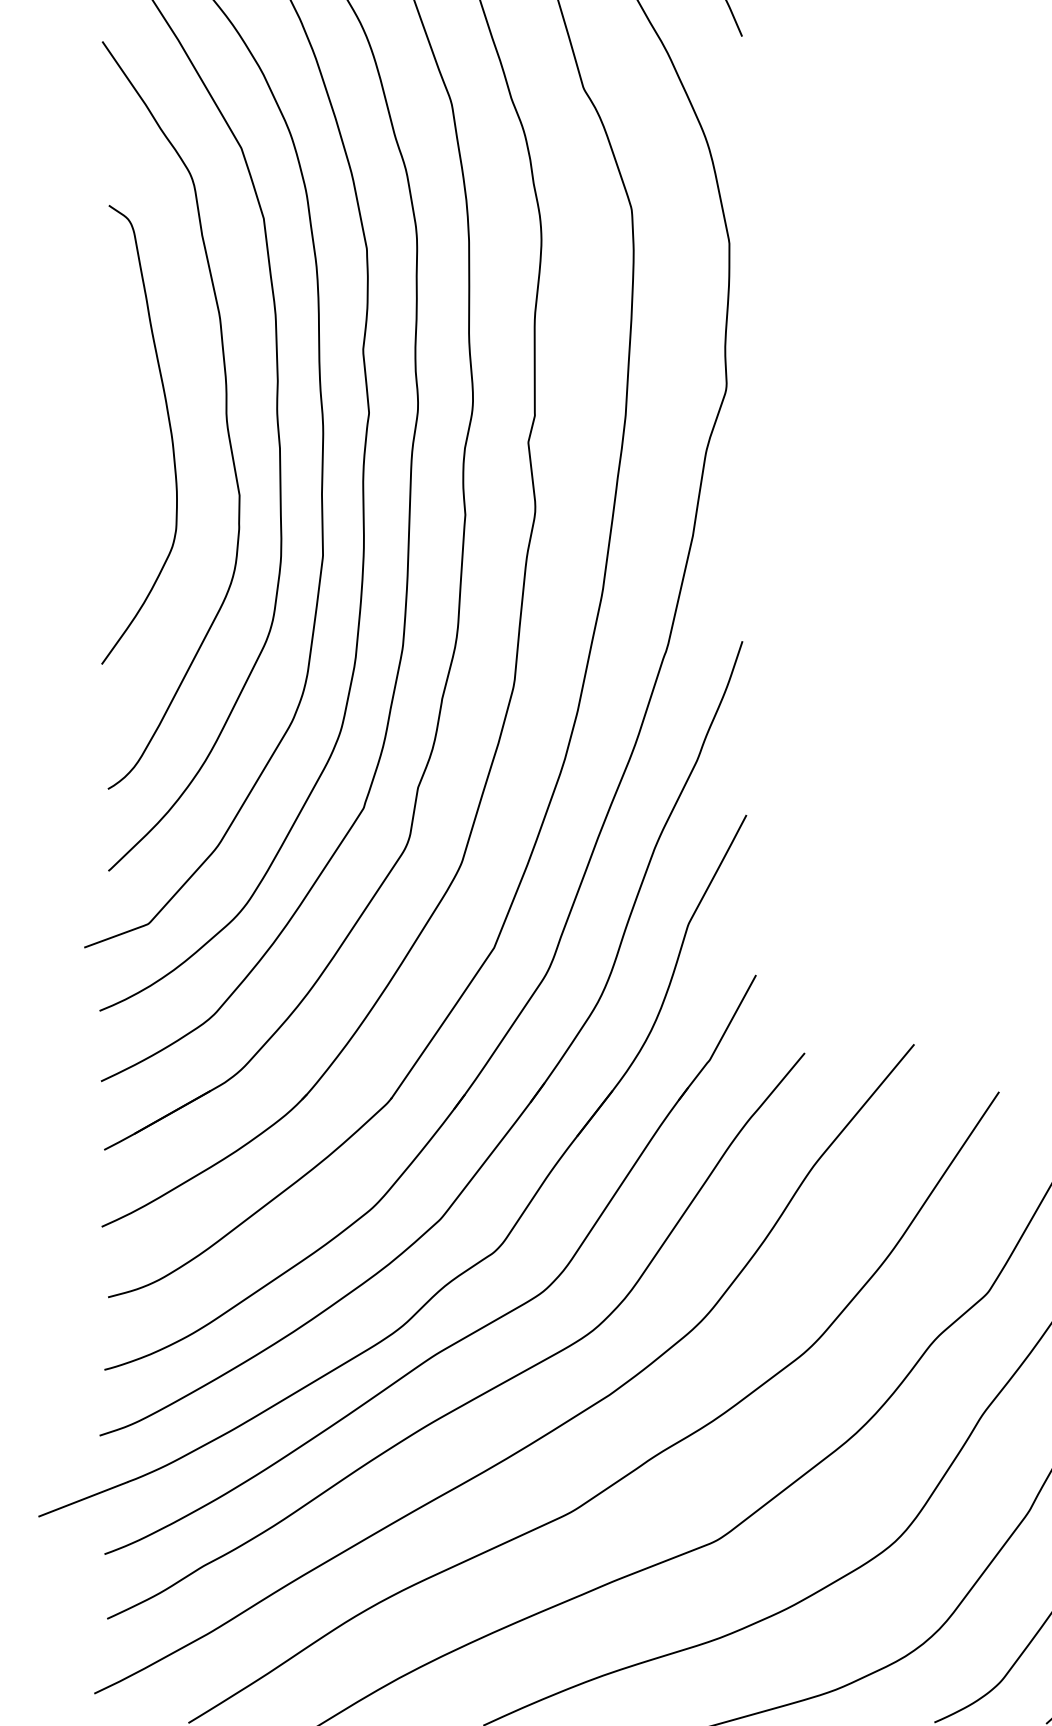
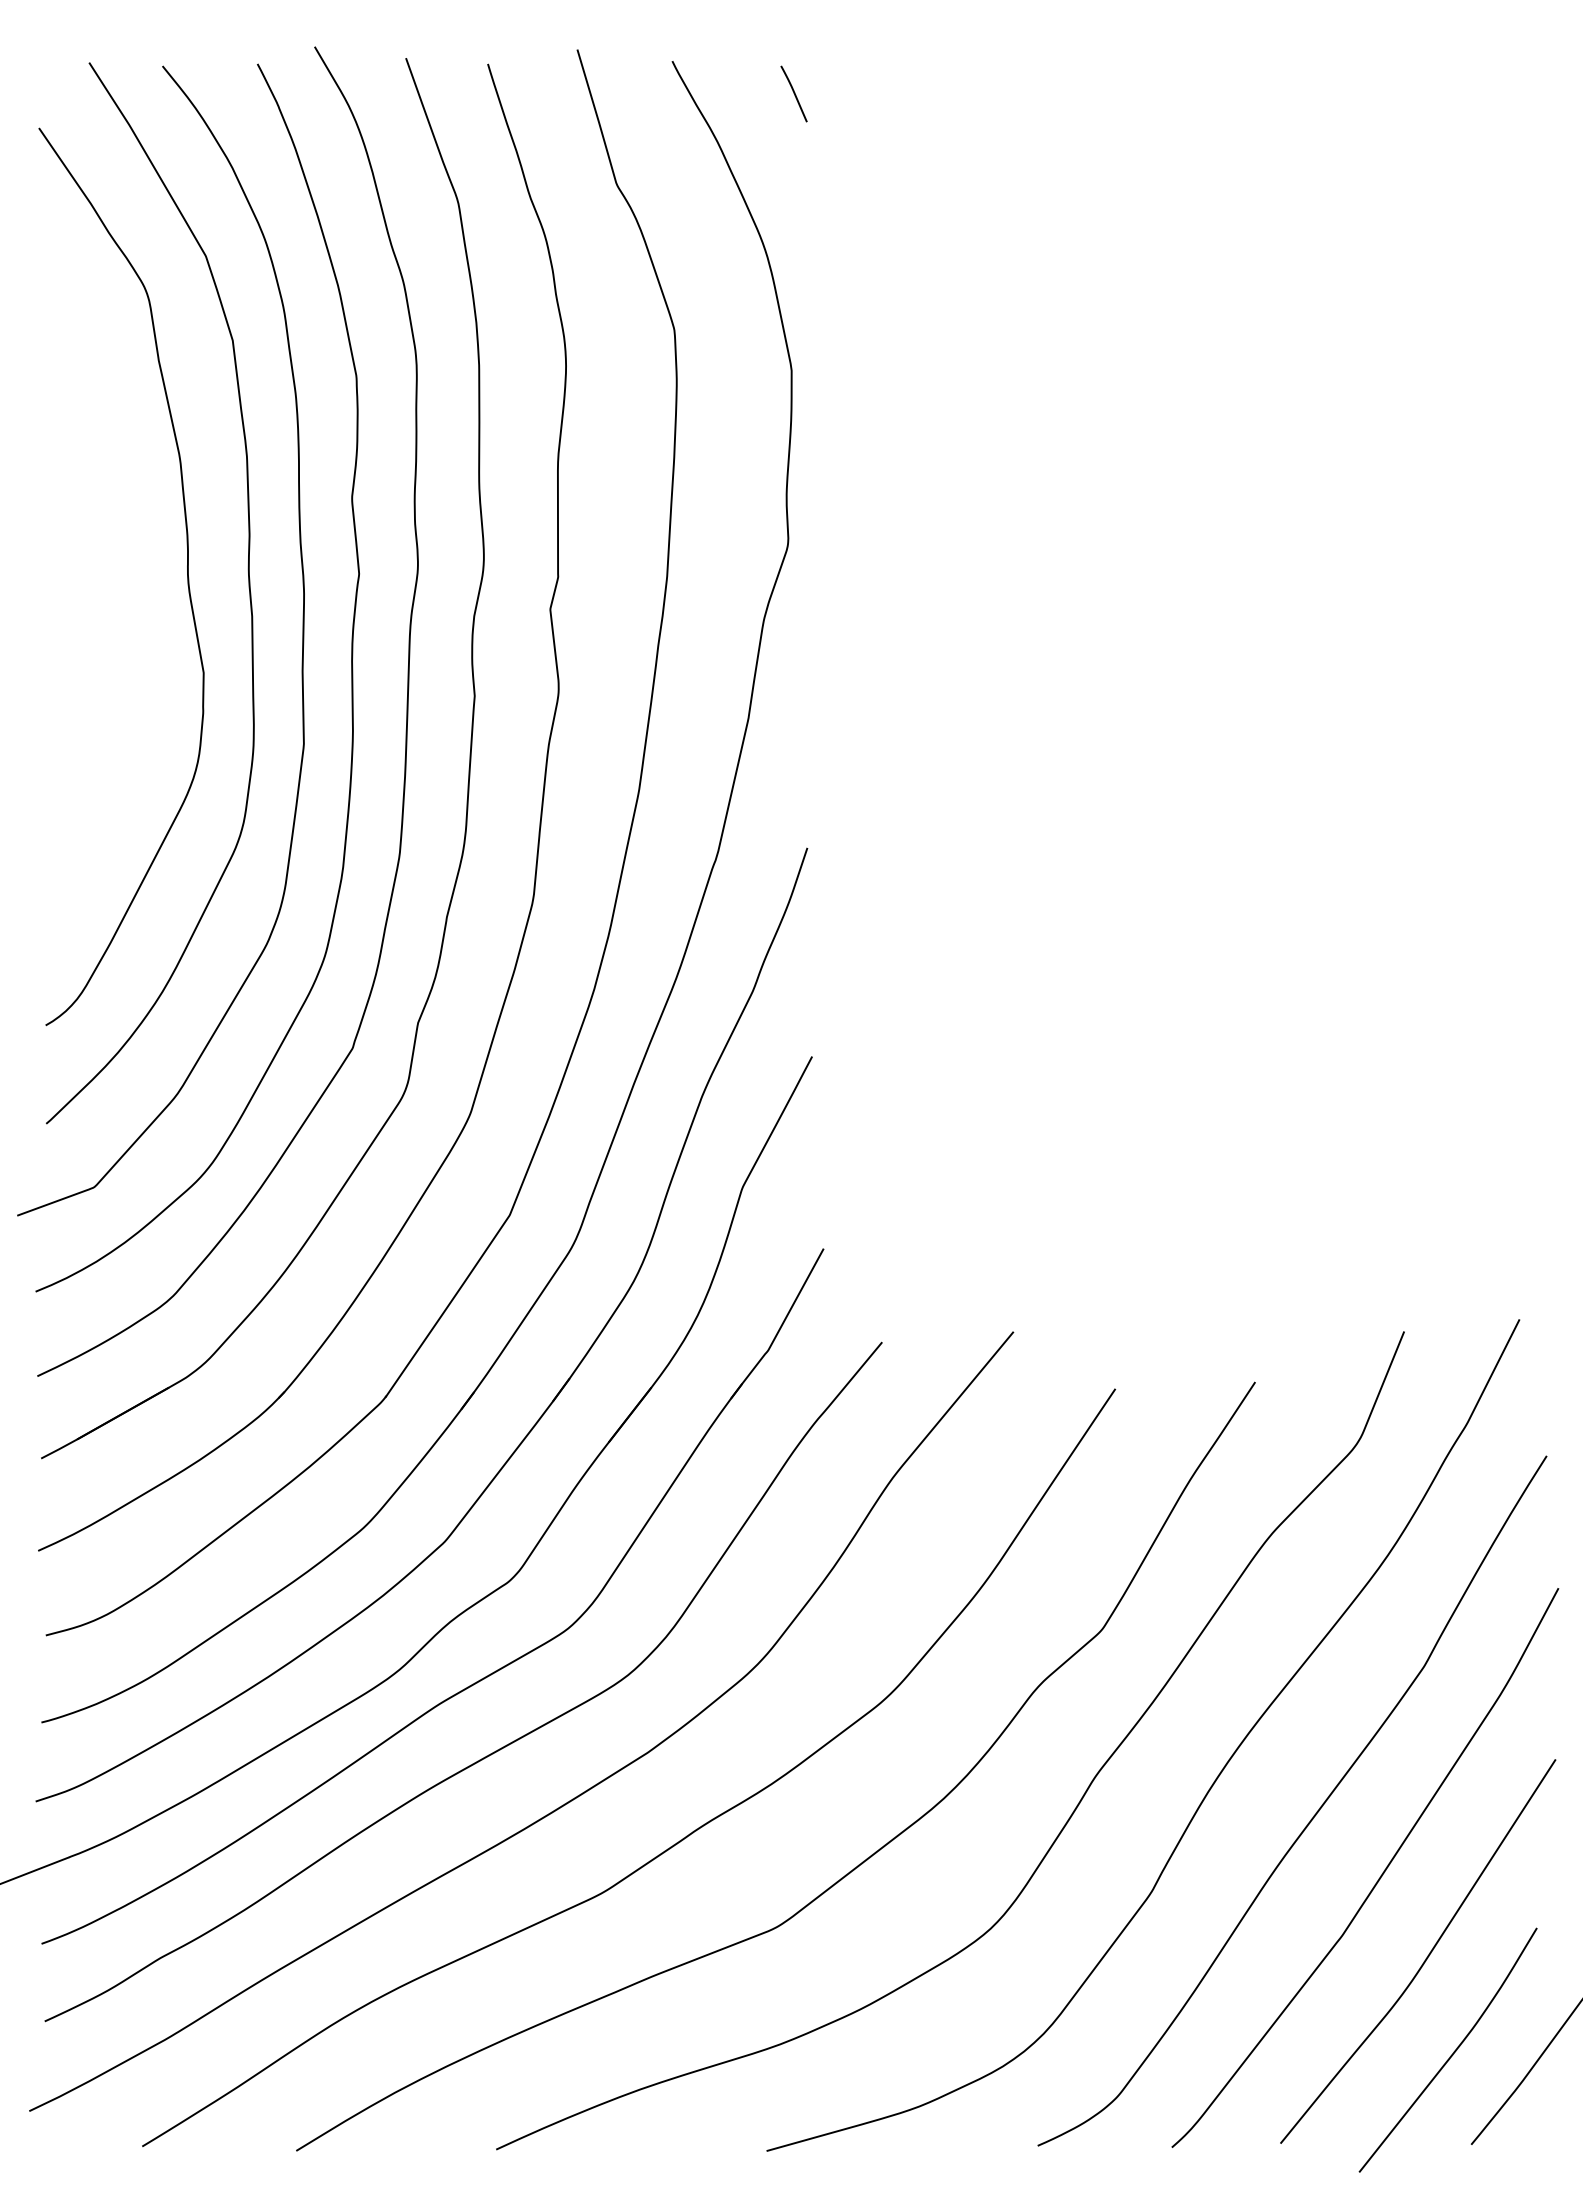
curve: (169, 427) -> (119, 591), removed

